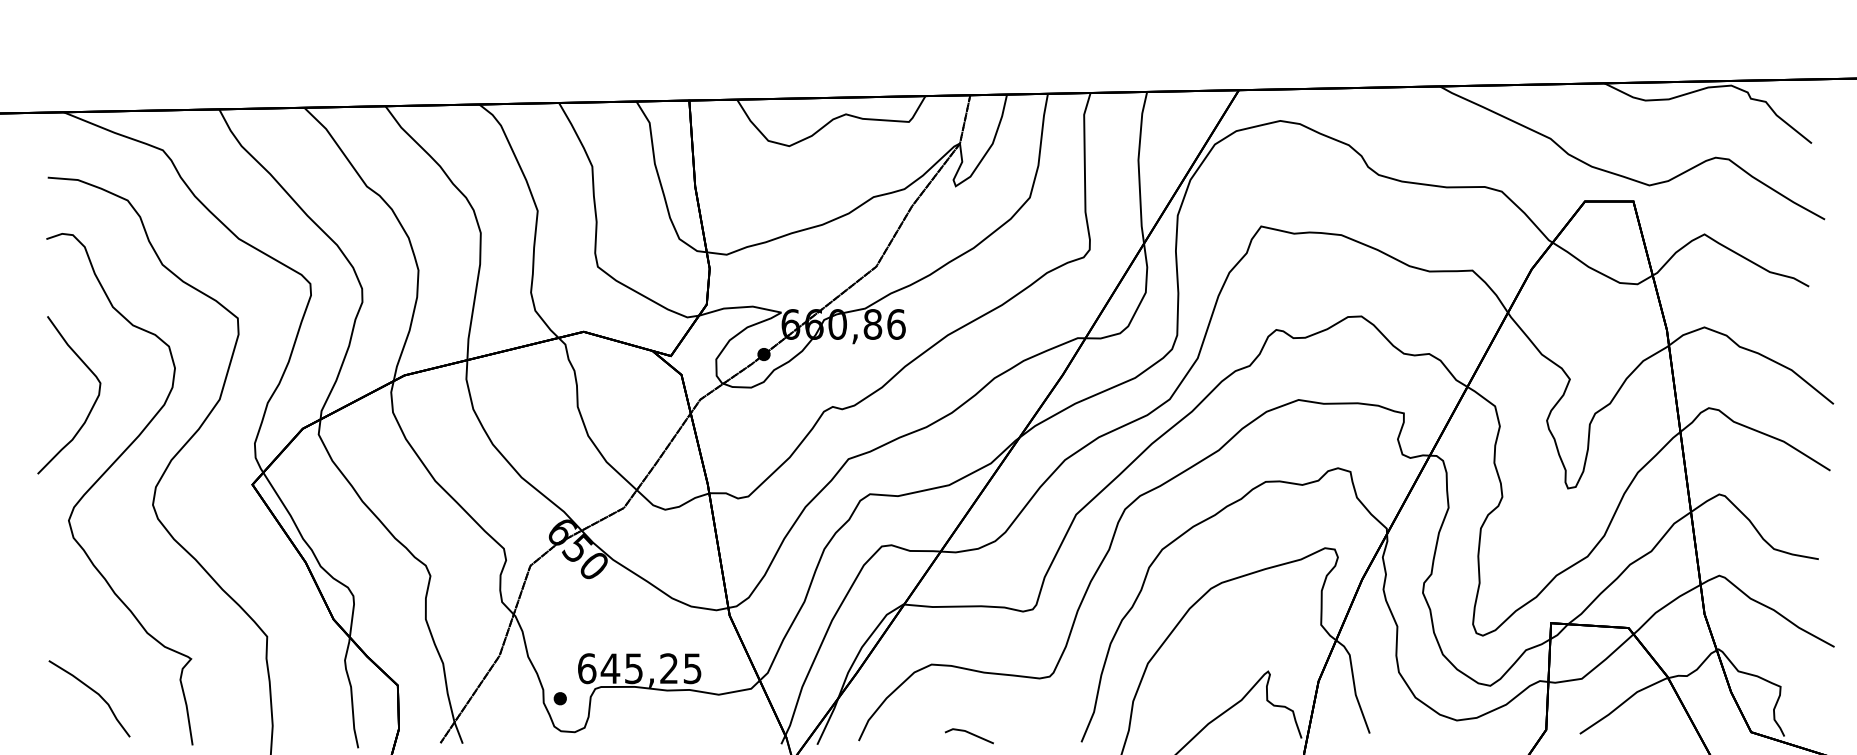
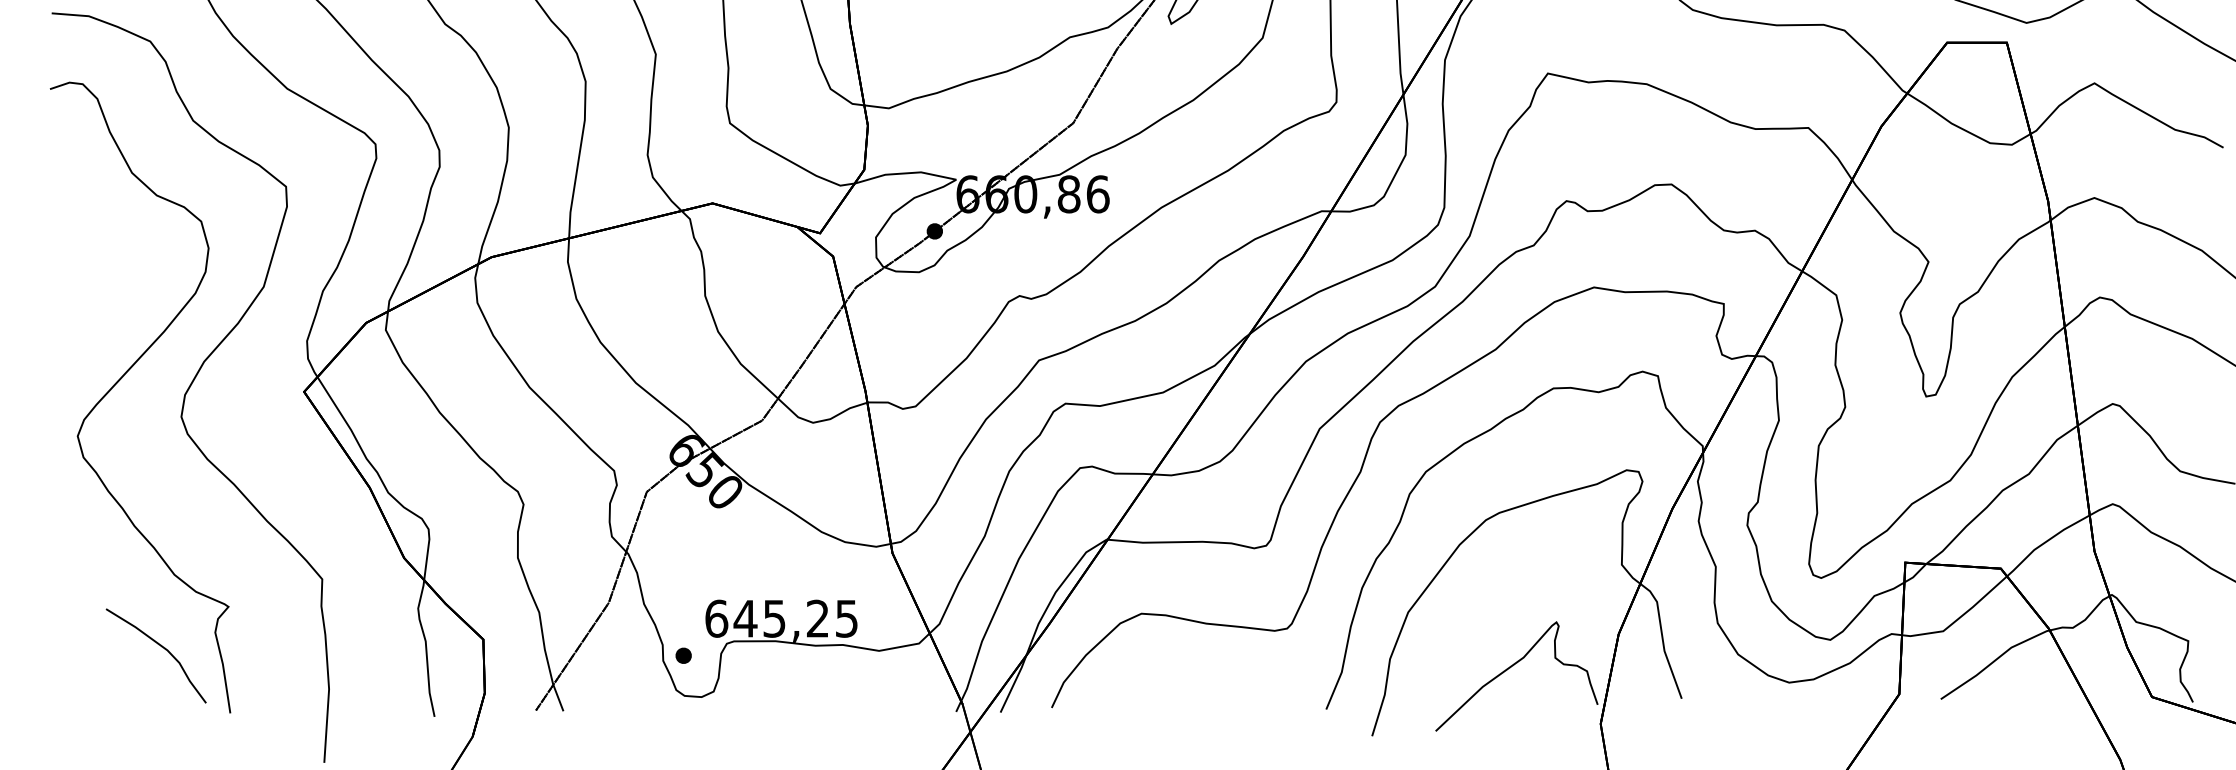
curve: (91, 407) -> (105, 296), removed
curve: (94, 692) -> (162, 648), moved
line: (970, 734) -> (1189, 699), removed

